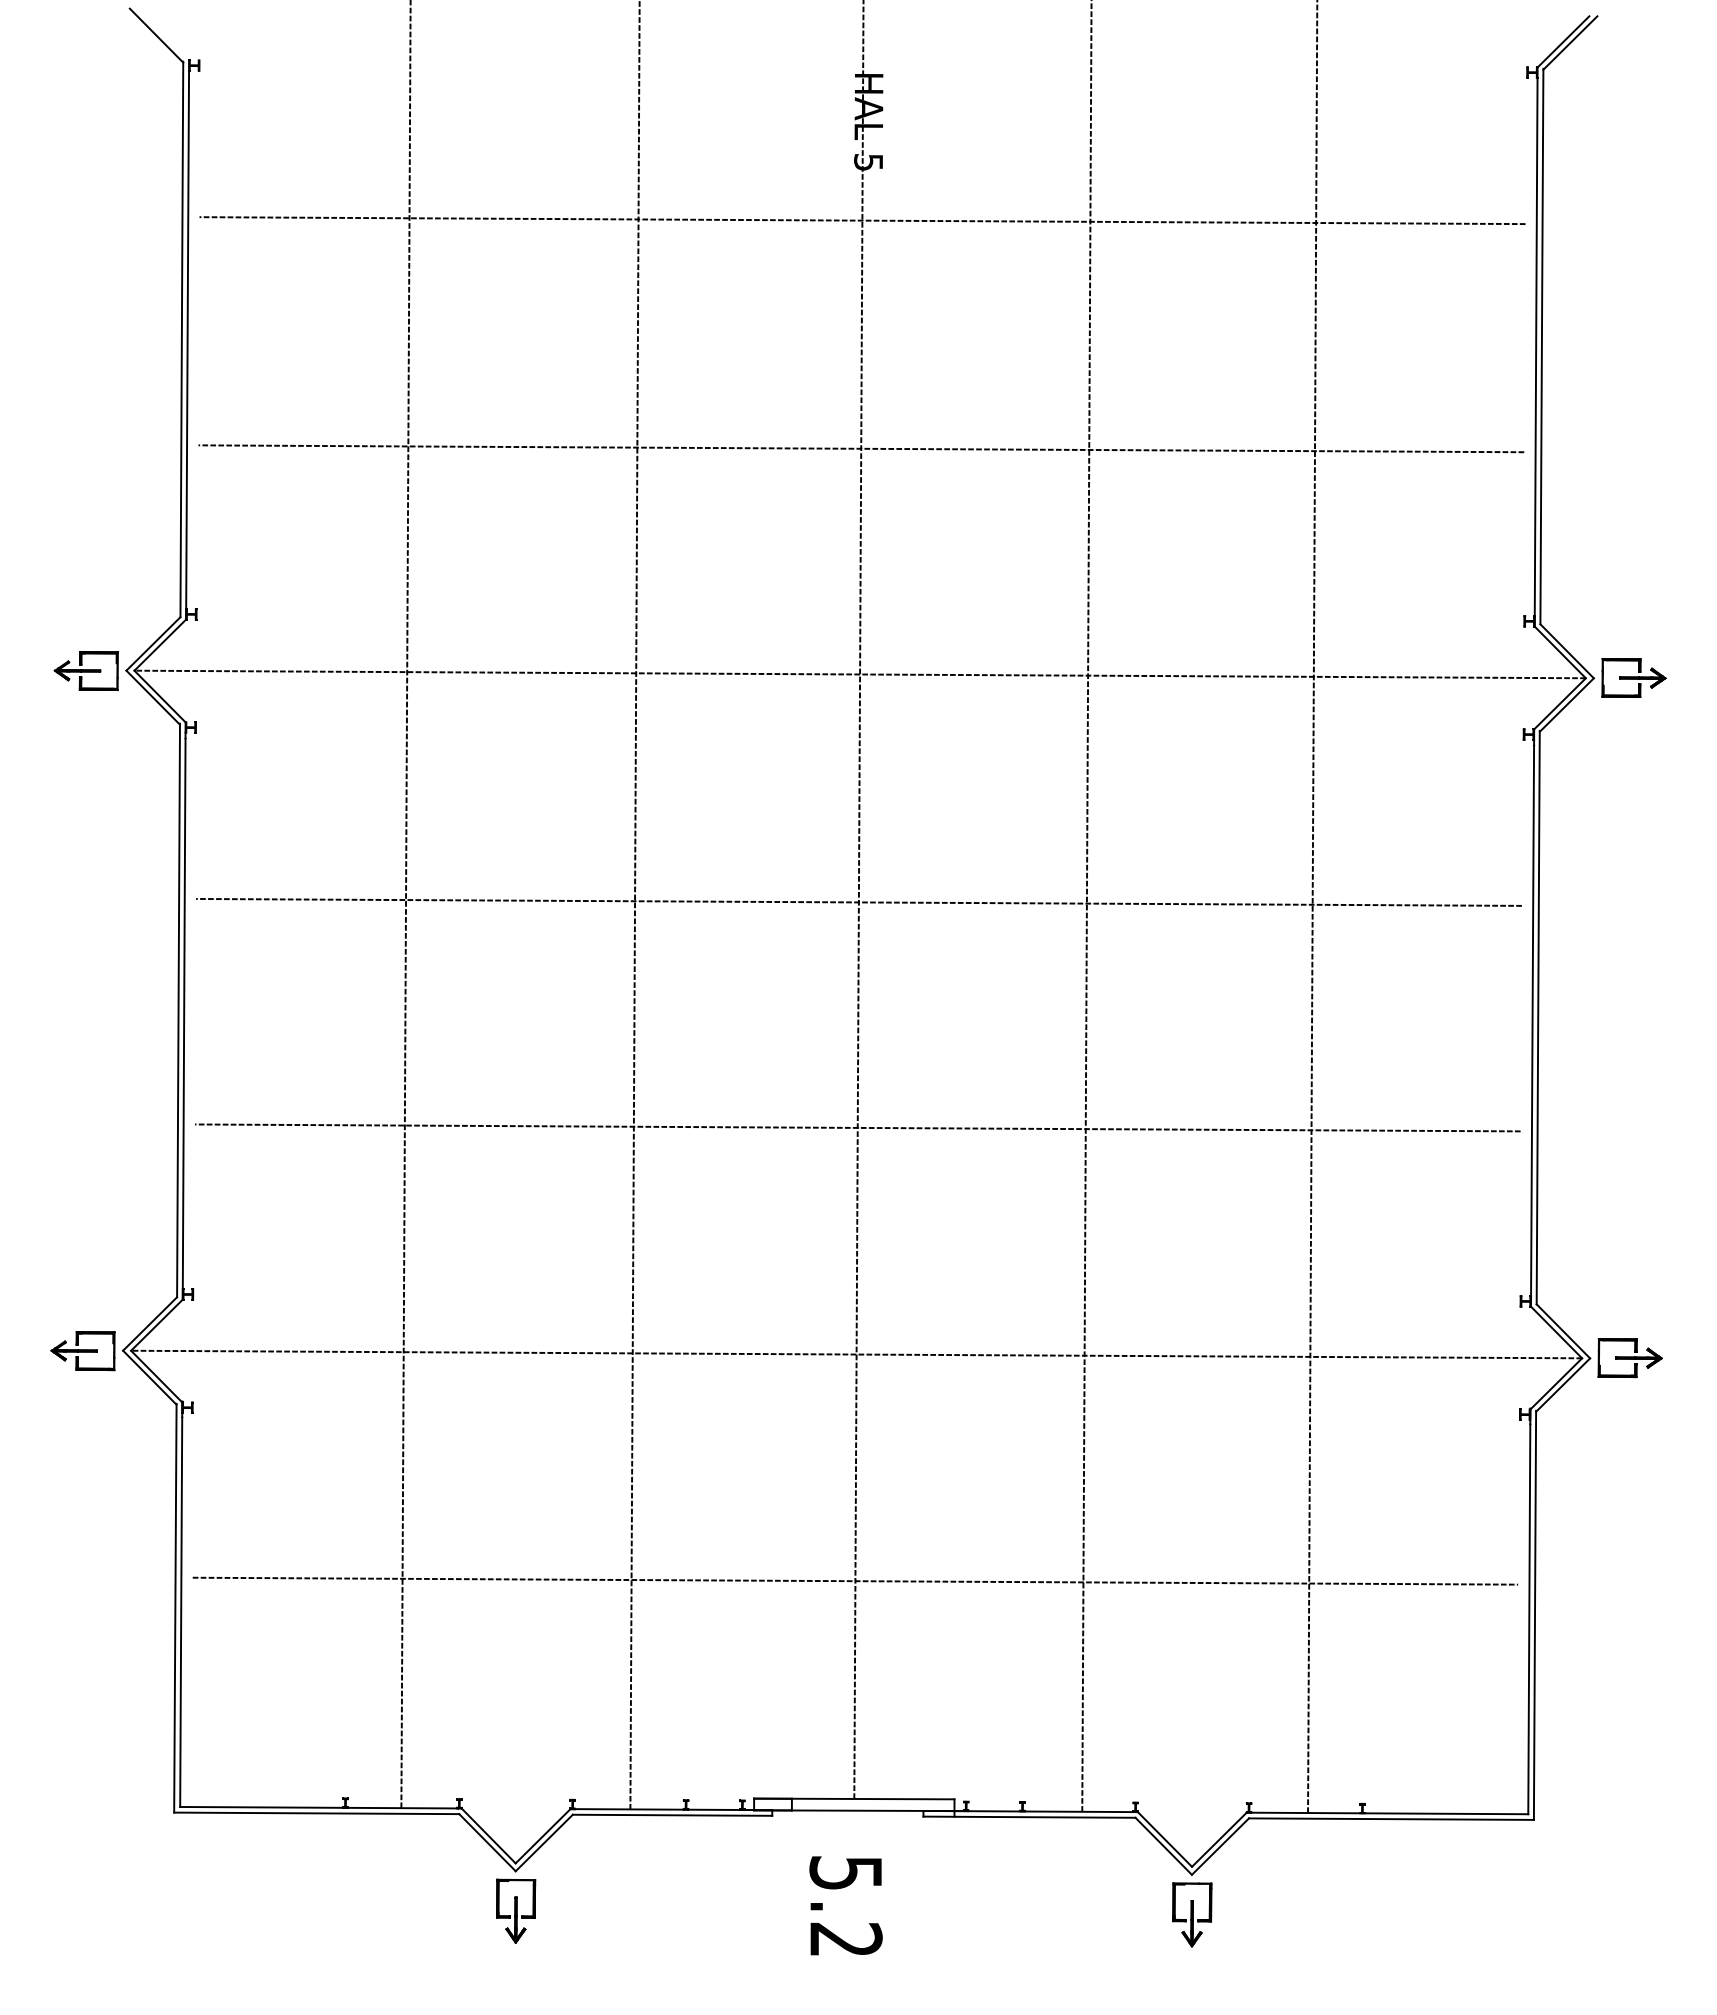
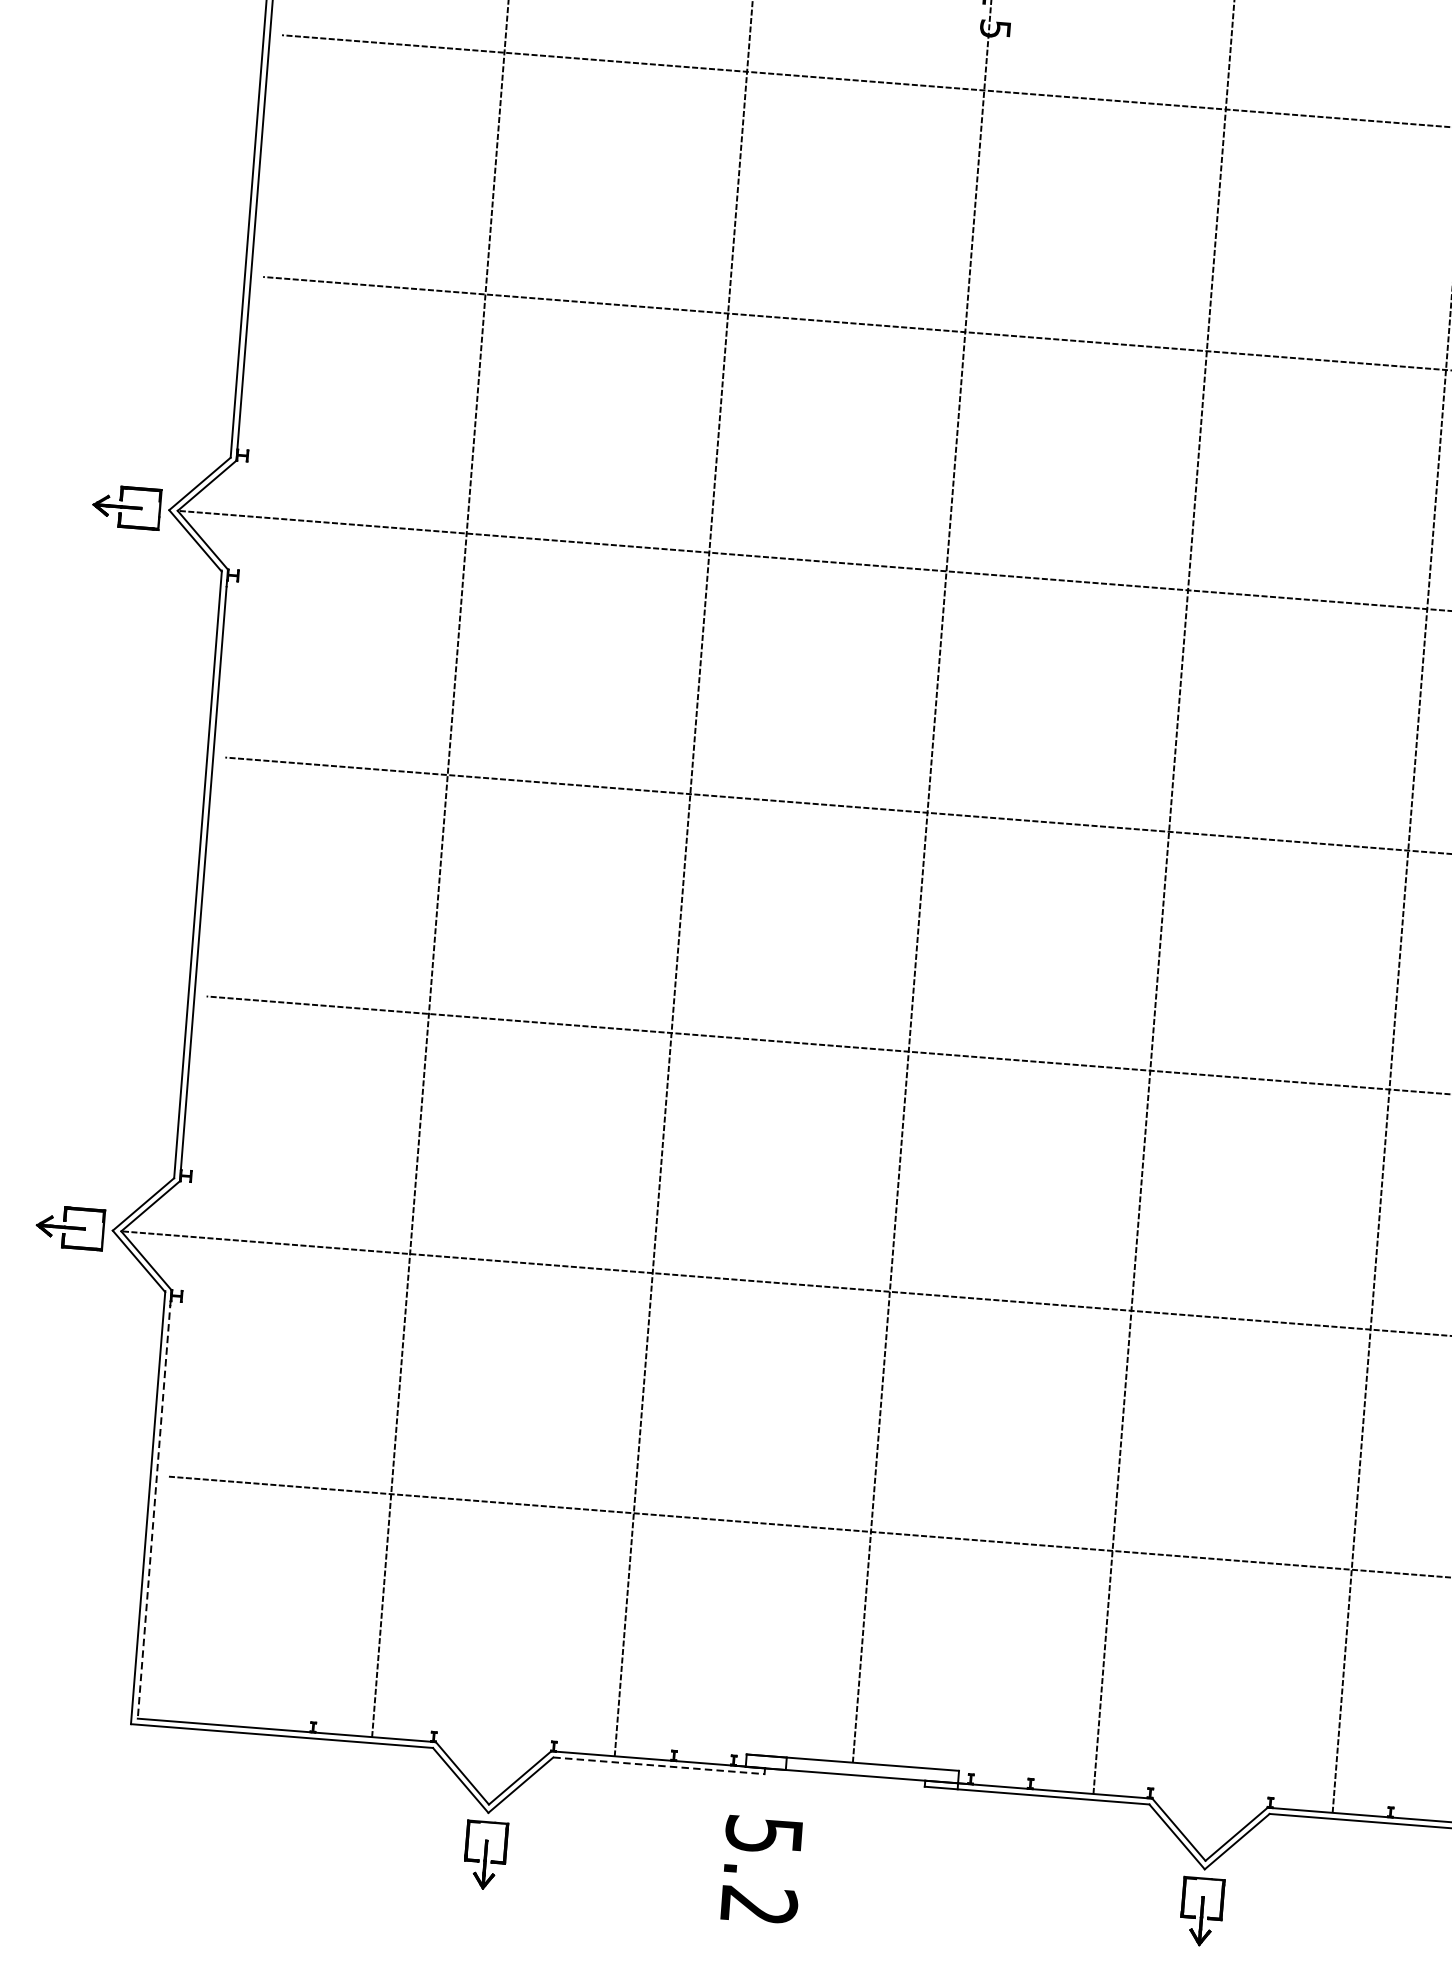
line: (181, 1604) -> (154, 1504), solid -> dashed
line: (672, 1815) -> (658, 1766), solid -> dashed
text: (845, 1905) -> (761, 1869), moved

